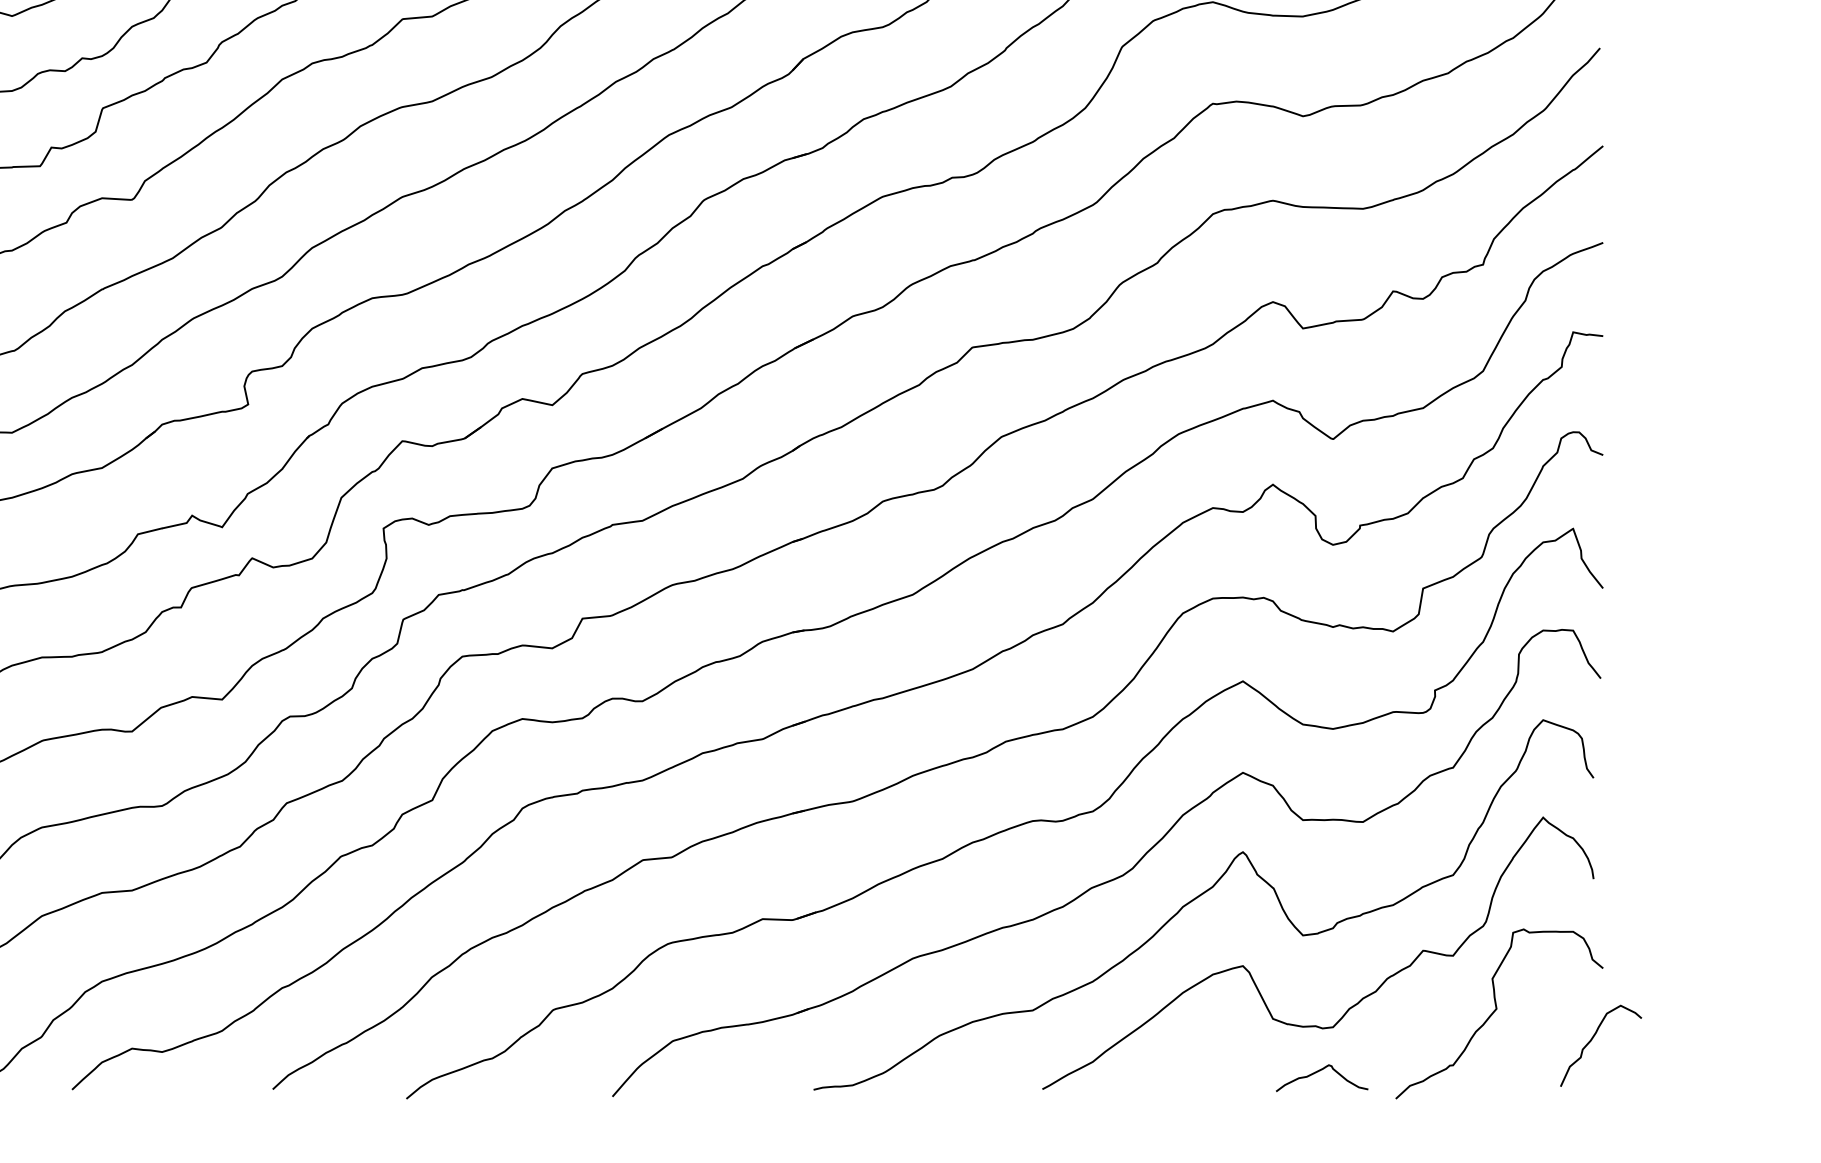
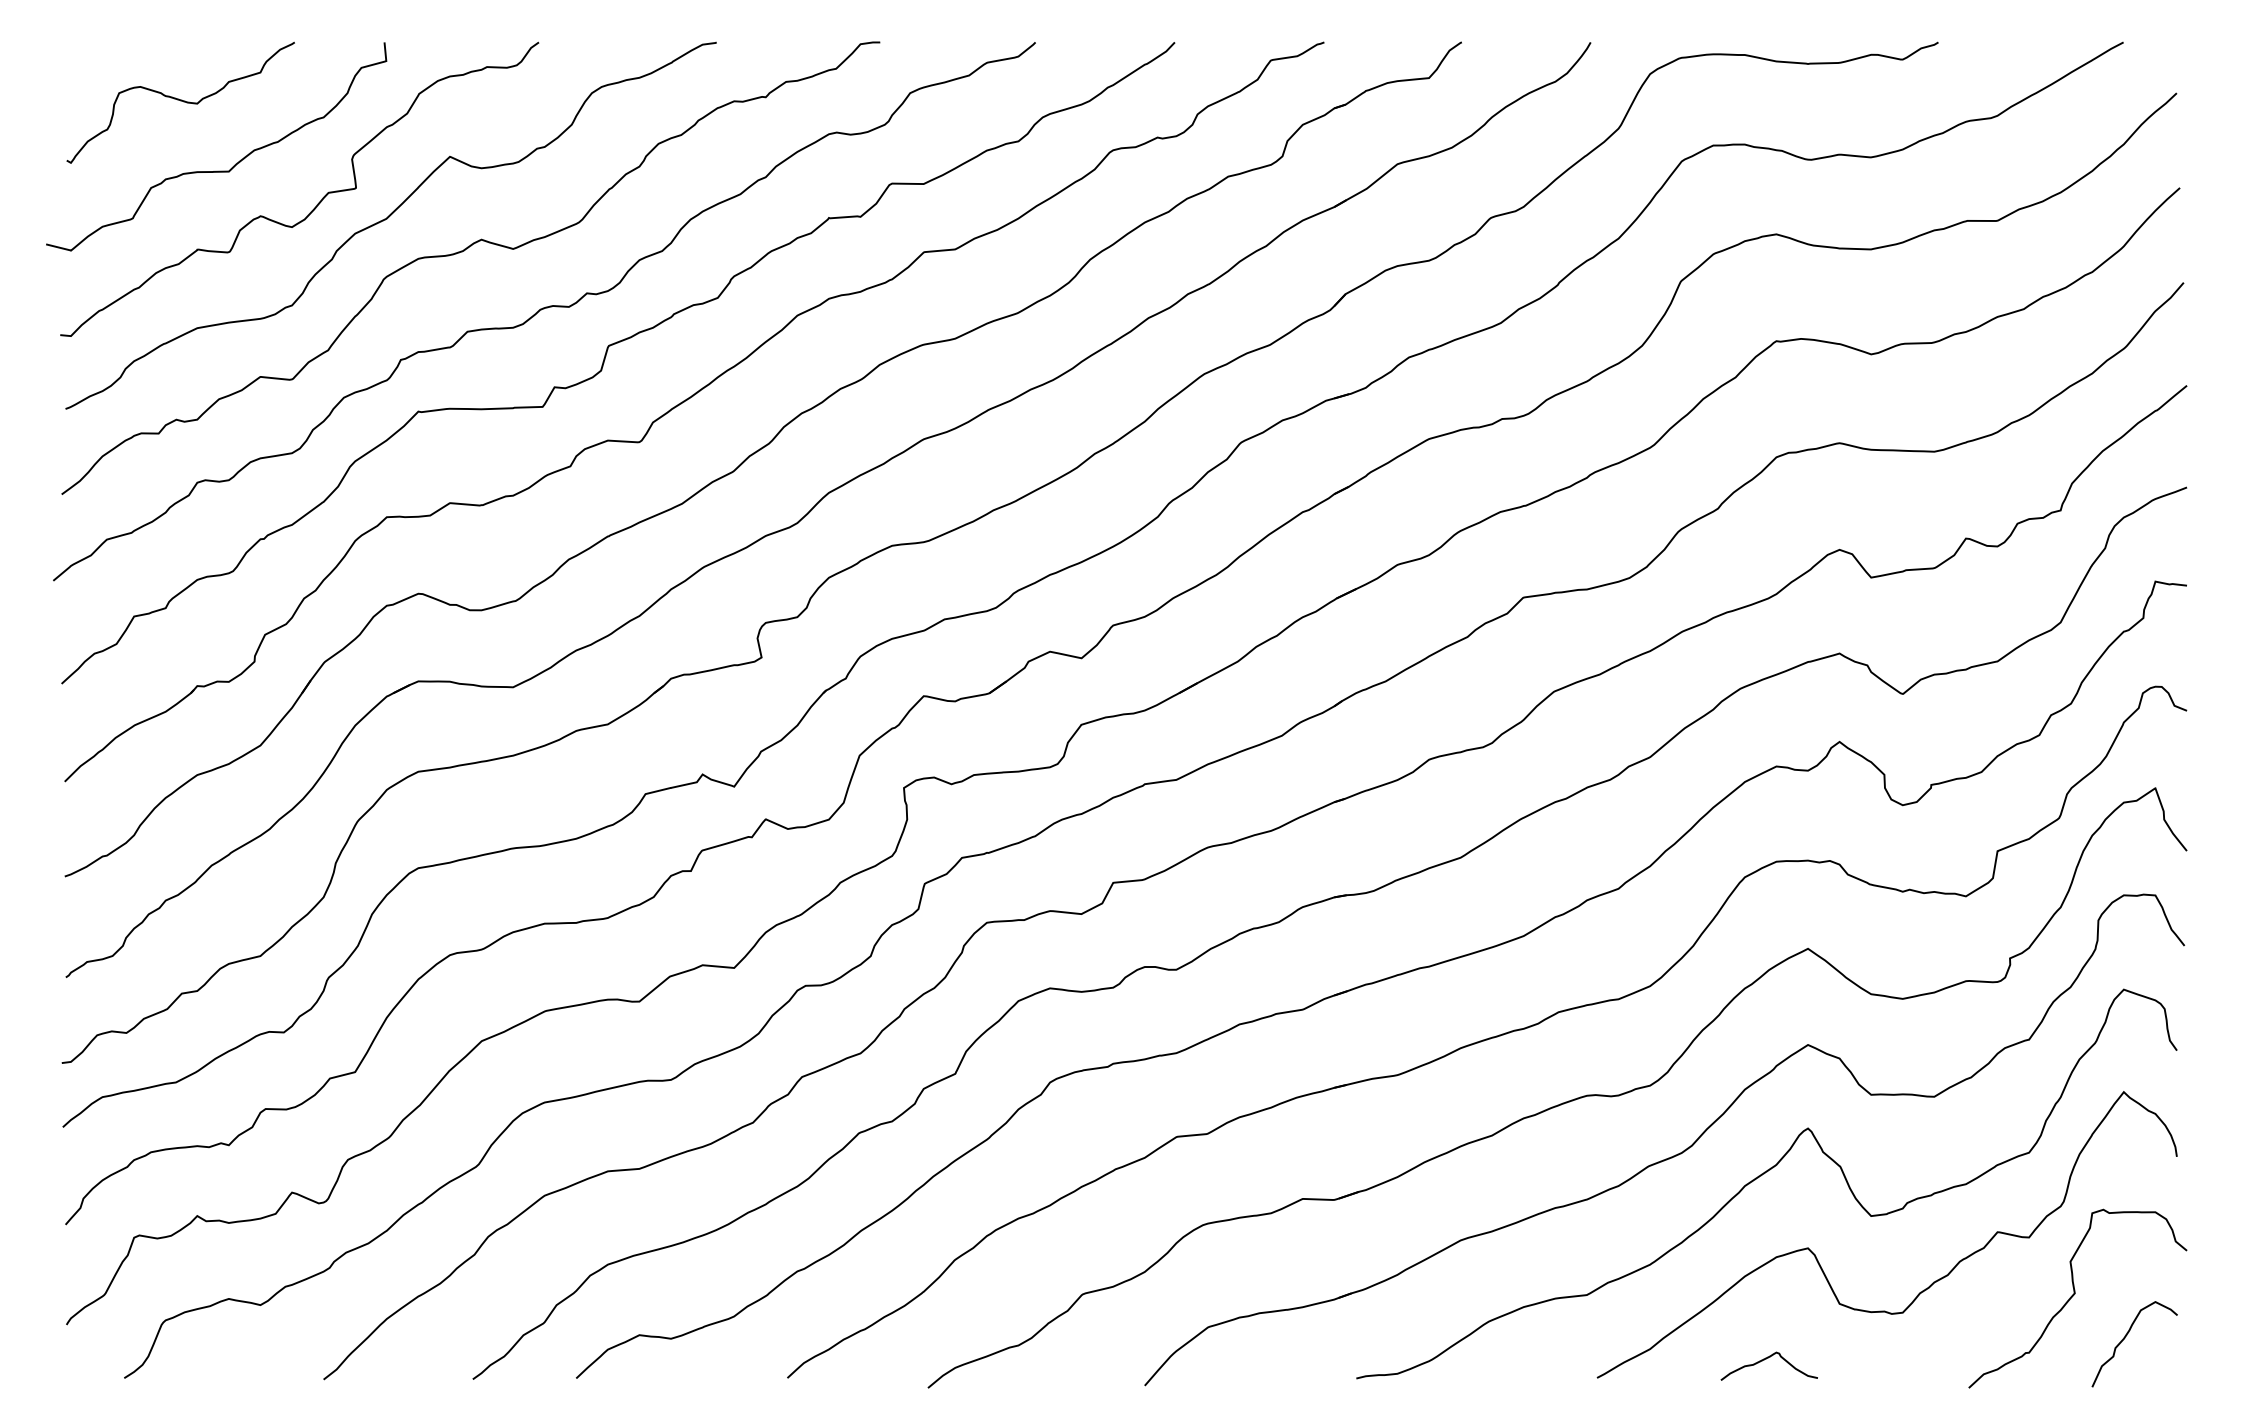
curve: (1592, 1040) -> (2125, 1338), moved
curve: (1319, 1071) -> (1766, 1359), moved

